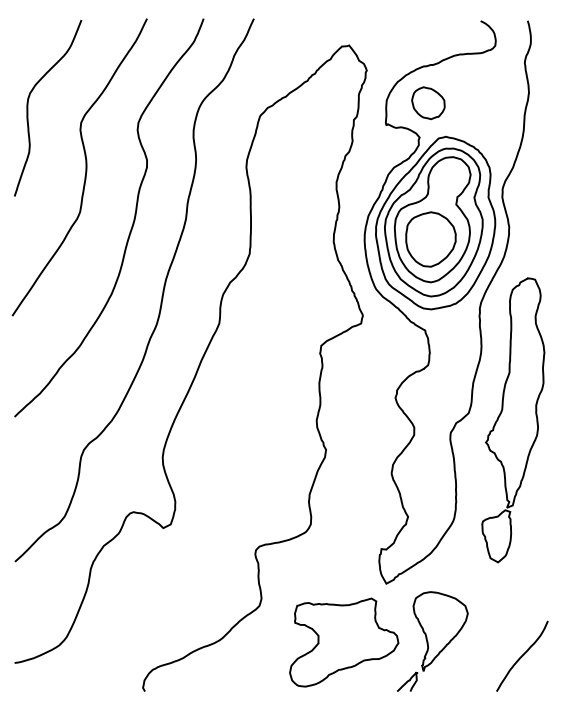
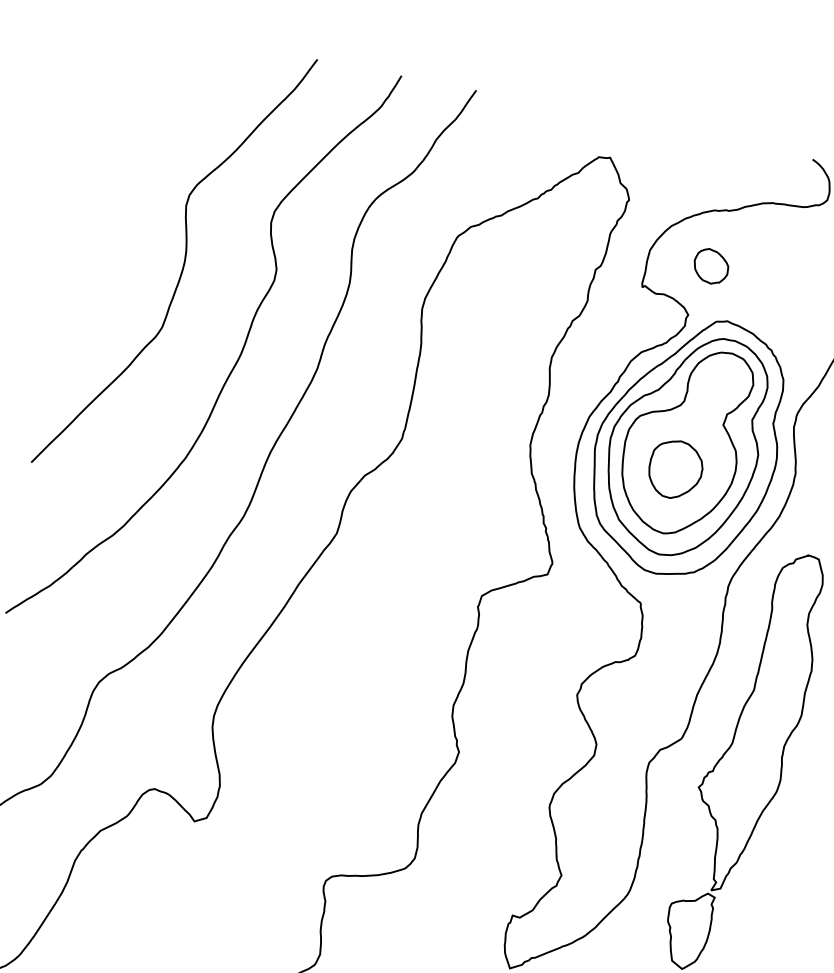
part: (428, 103) -> (711, 266), size x0.7
curve: (28, 108) -> (115, 158), removed
part: (430, 239) -> (674, 469), size x0.7

